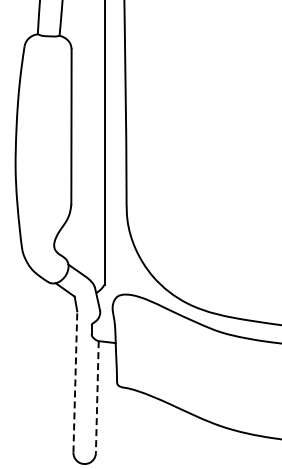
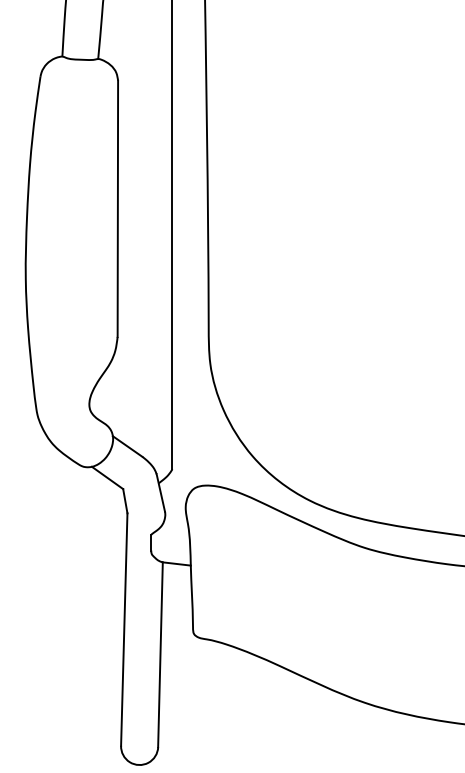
line: (75, 381) -> (124, 628), dashed -> solid
line: (97, 397) -> (160, 655), dashed -> solid

